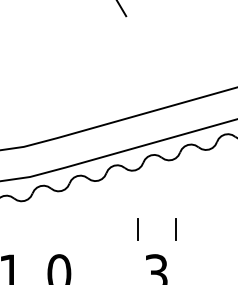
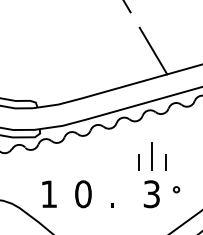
line: (158, 70) -> (153, 50), added
line: (157, 220) -> (152, 156), added
circle: (191, 267) -> (176, 189), added

